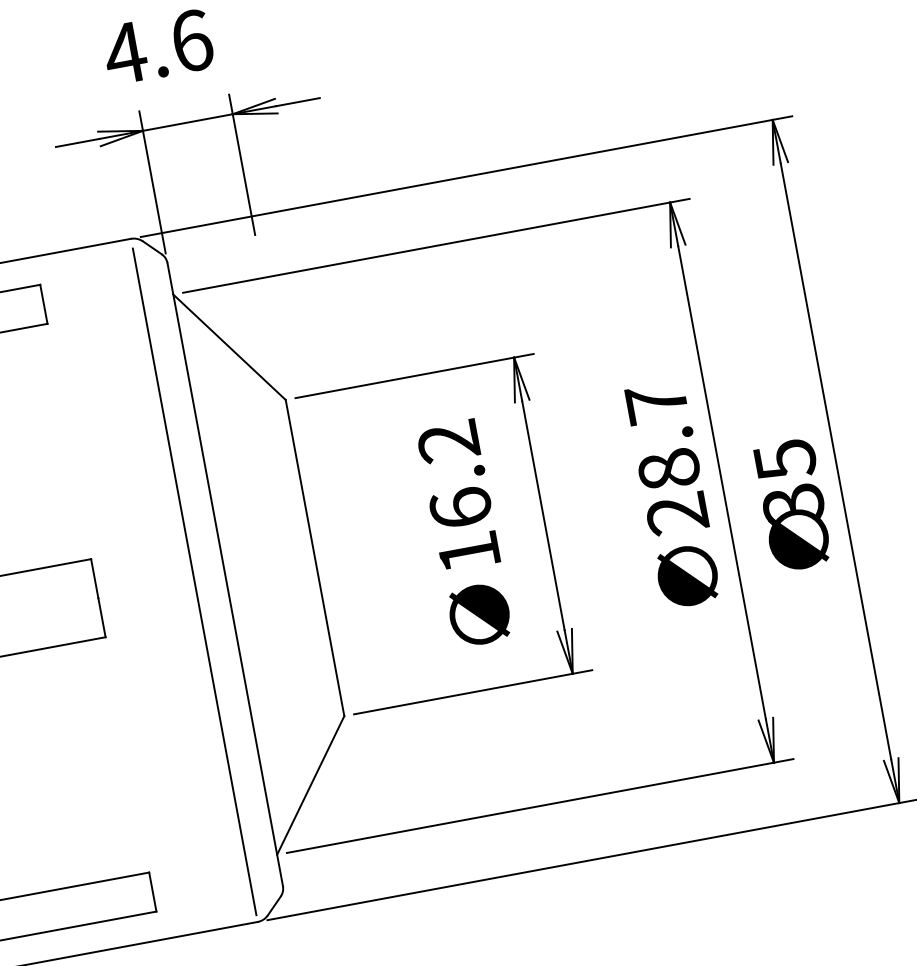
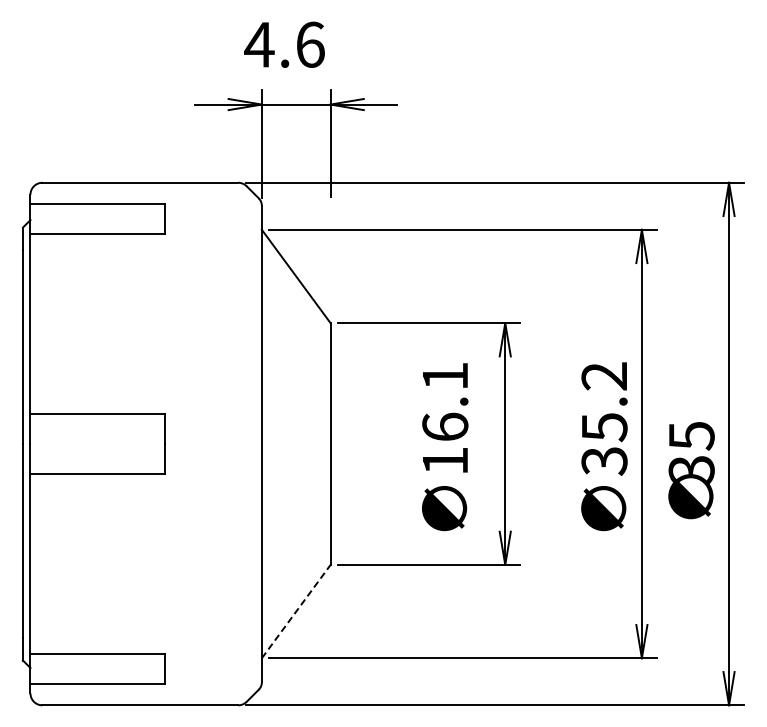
text: (447, 442) -> (444, 376), 16.2 -> 16.1
text: (666, 458) -> (604, 418), 28.7 -> 35.2
line: (195, 582) -> (238, 445), removed
line: (311, 785) -> (296, 611), solid -> dashed

